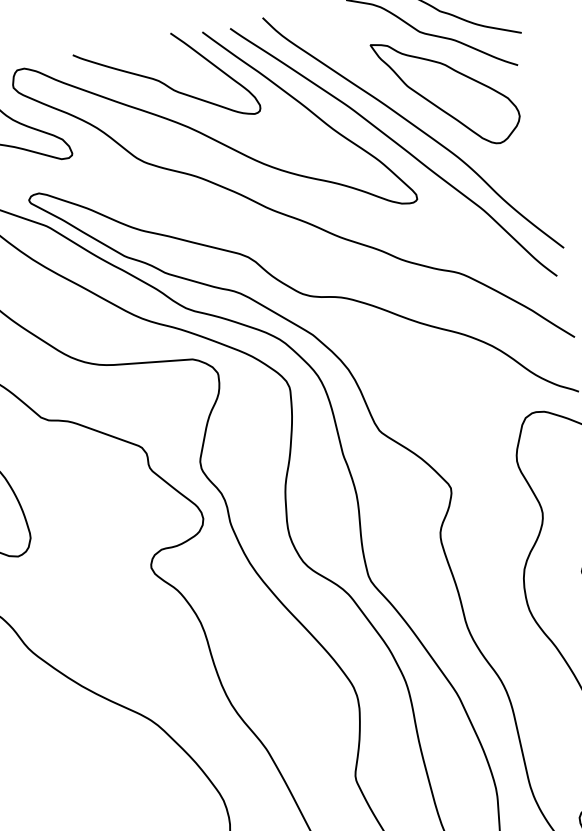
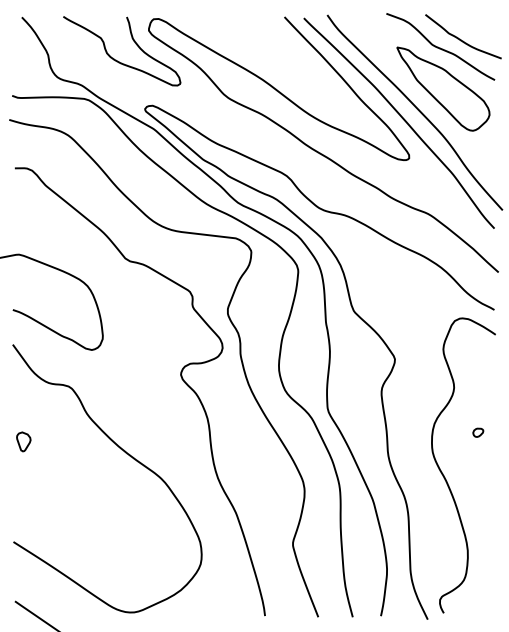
curve: (166, 83) -> (253, 47), removed

